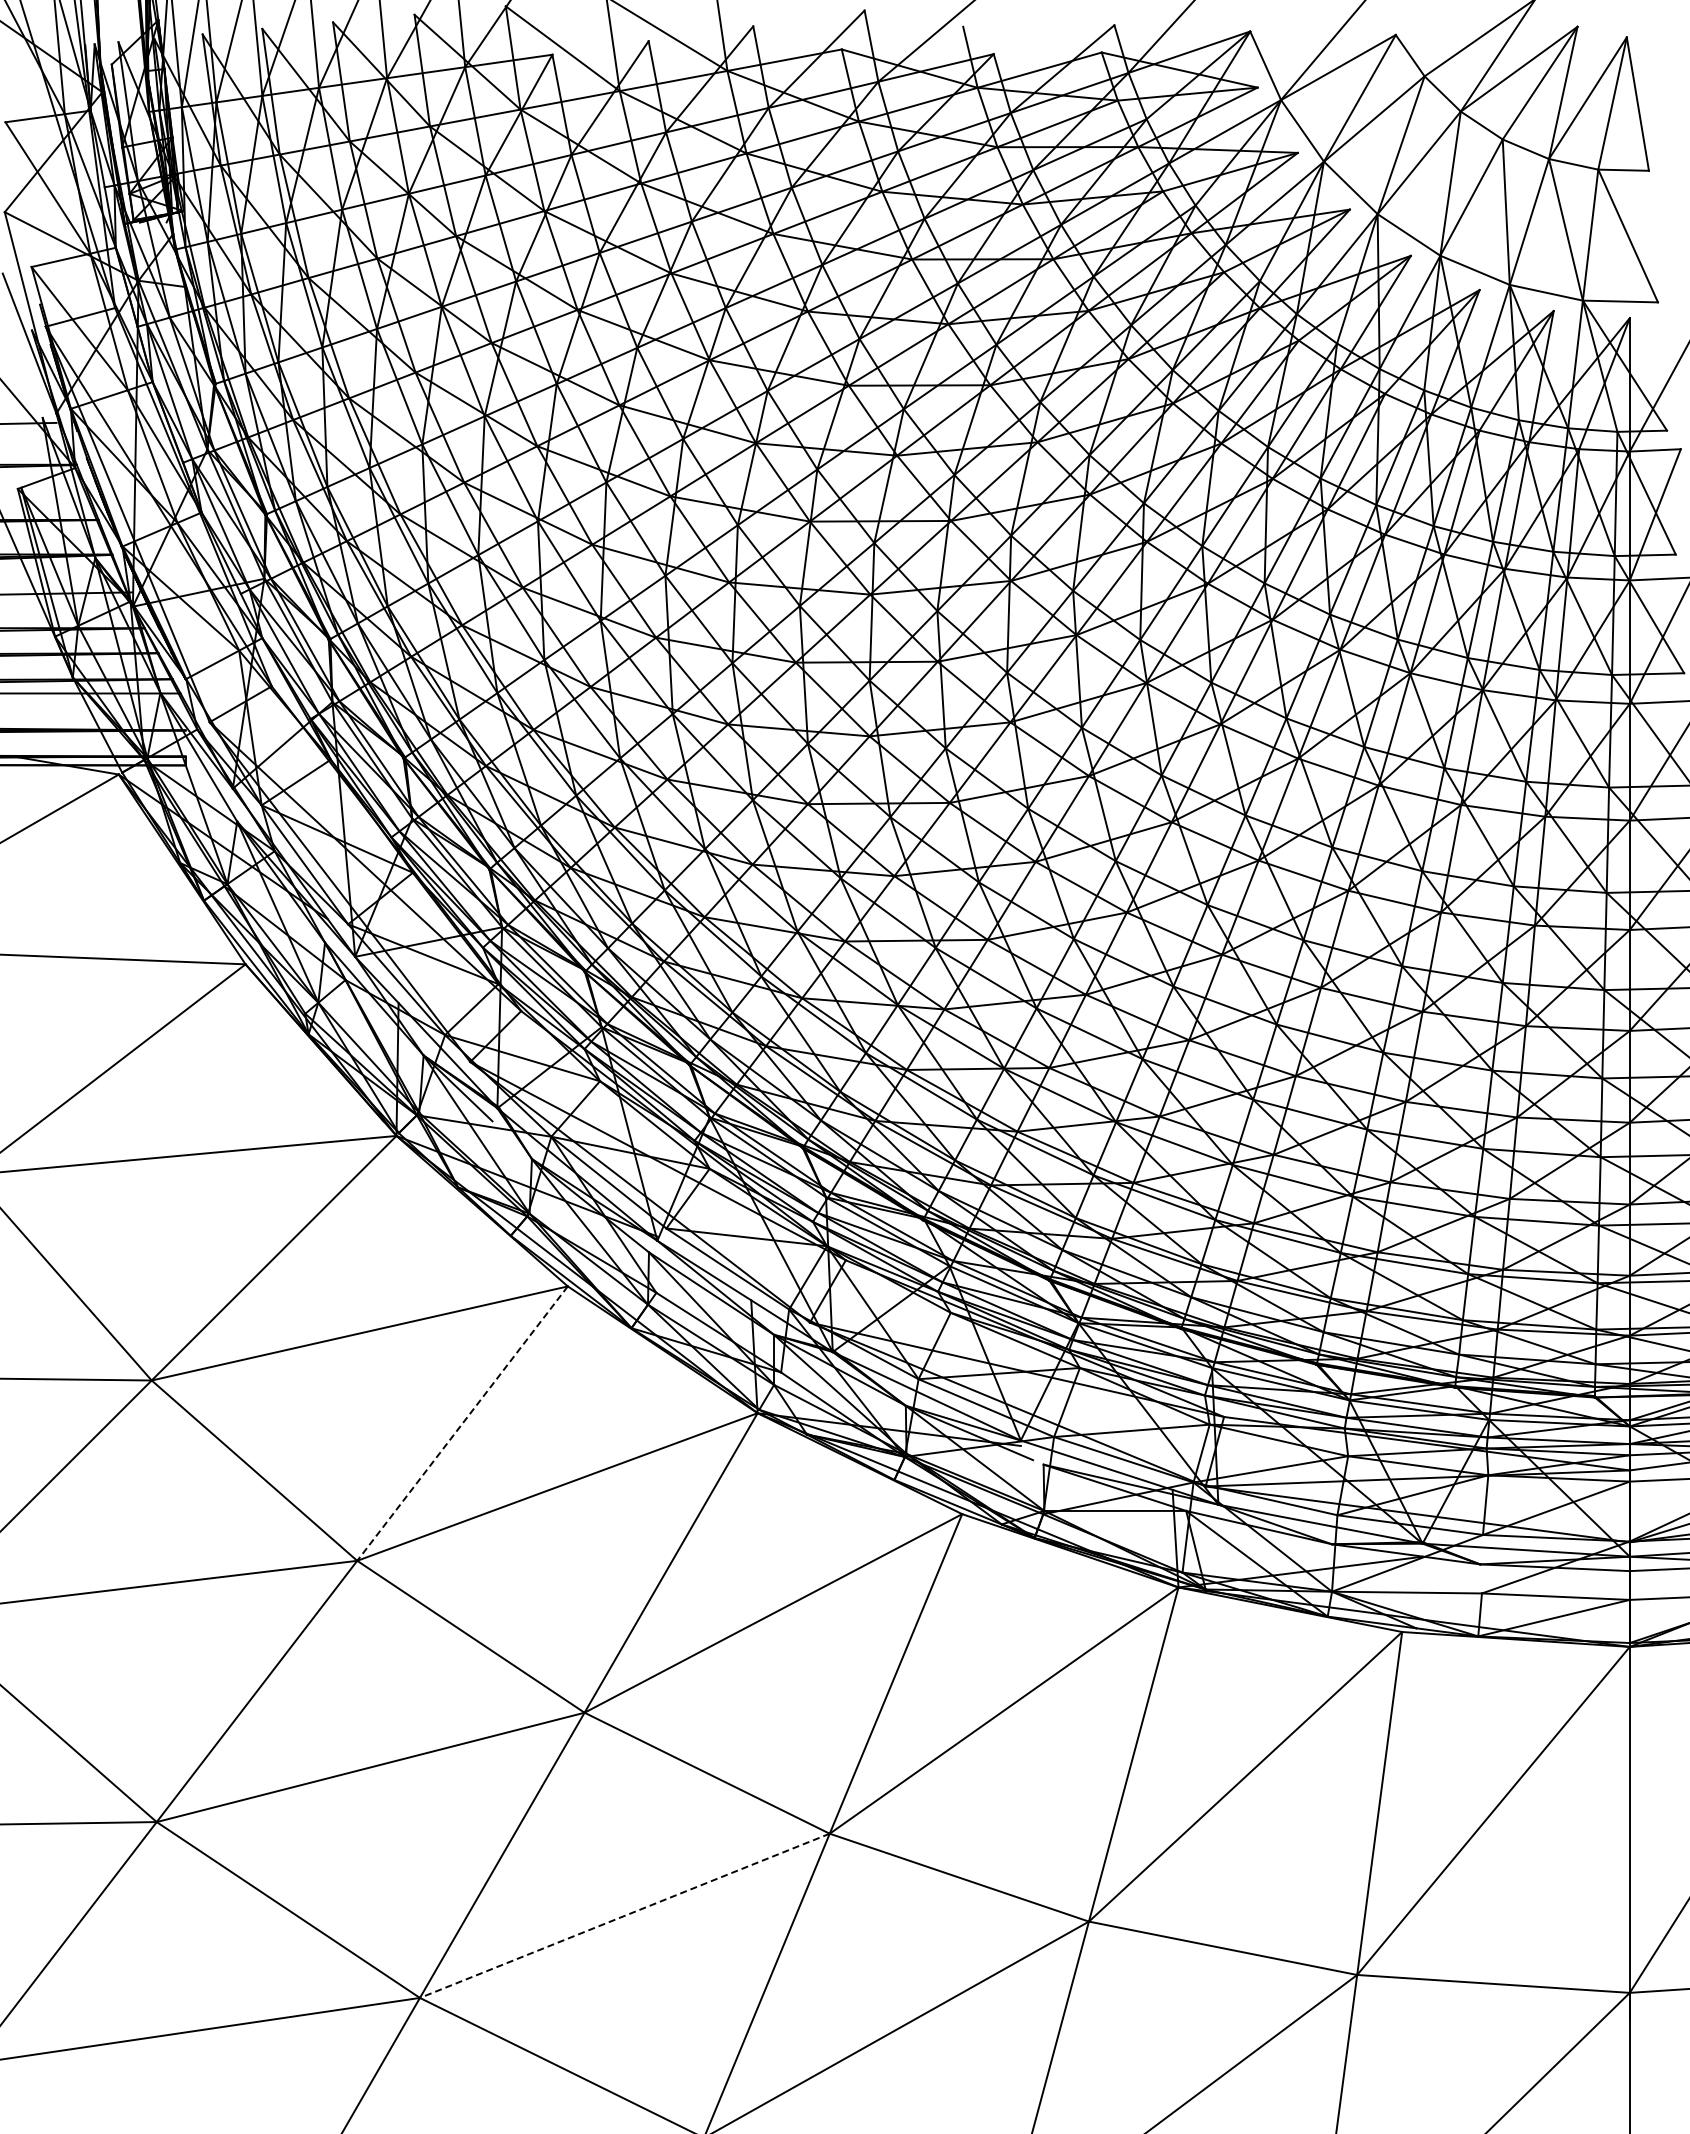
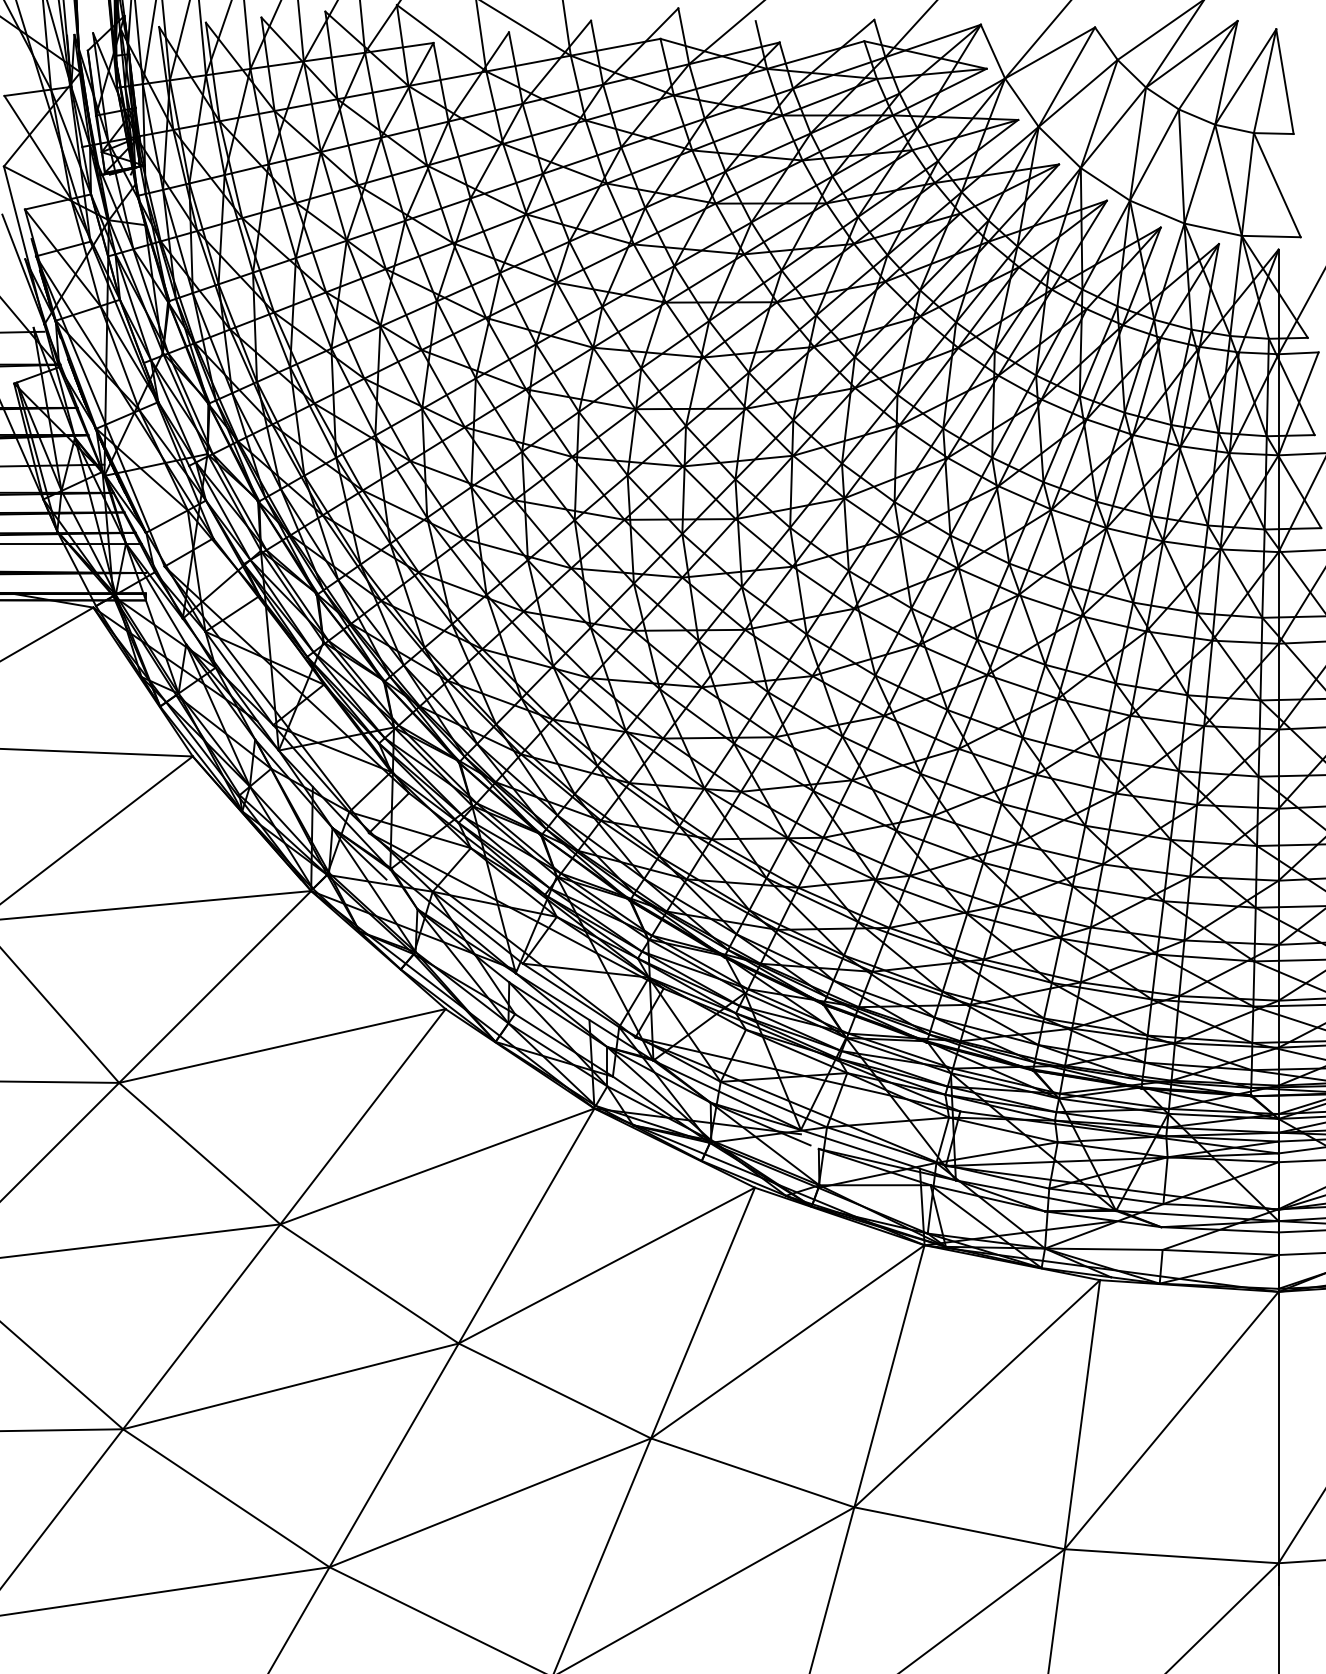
line: (462, 1423) -> (362, 1116), dashed -> solid
line: (624, 1915) -> (490, 1502), dashed -> solid

